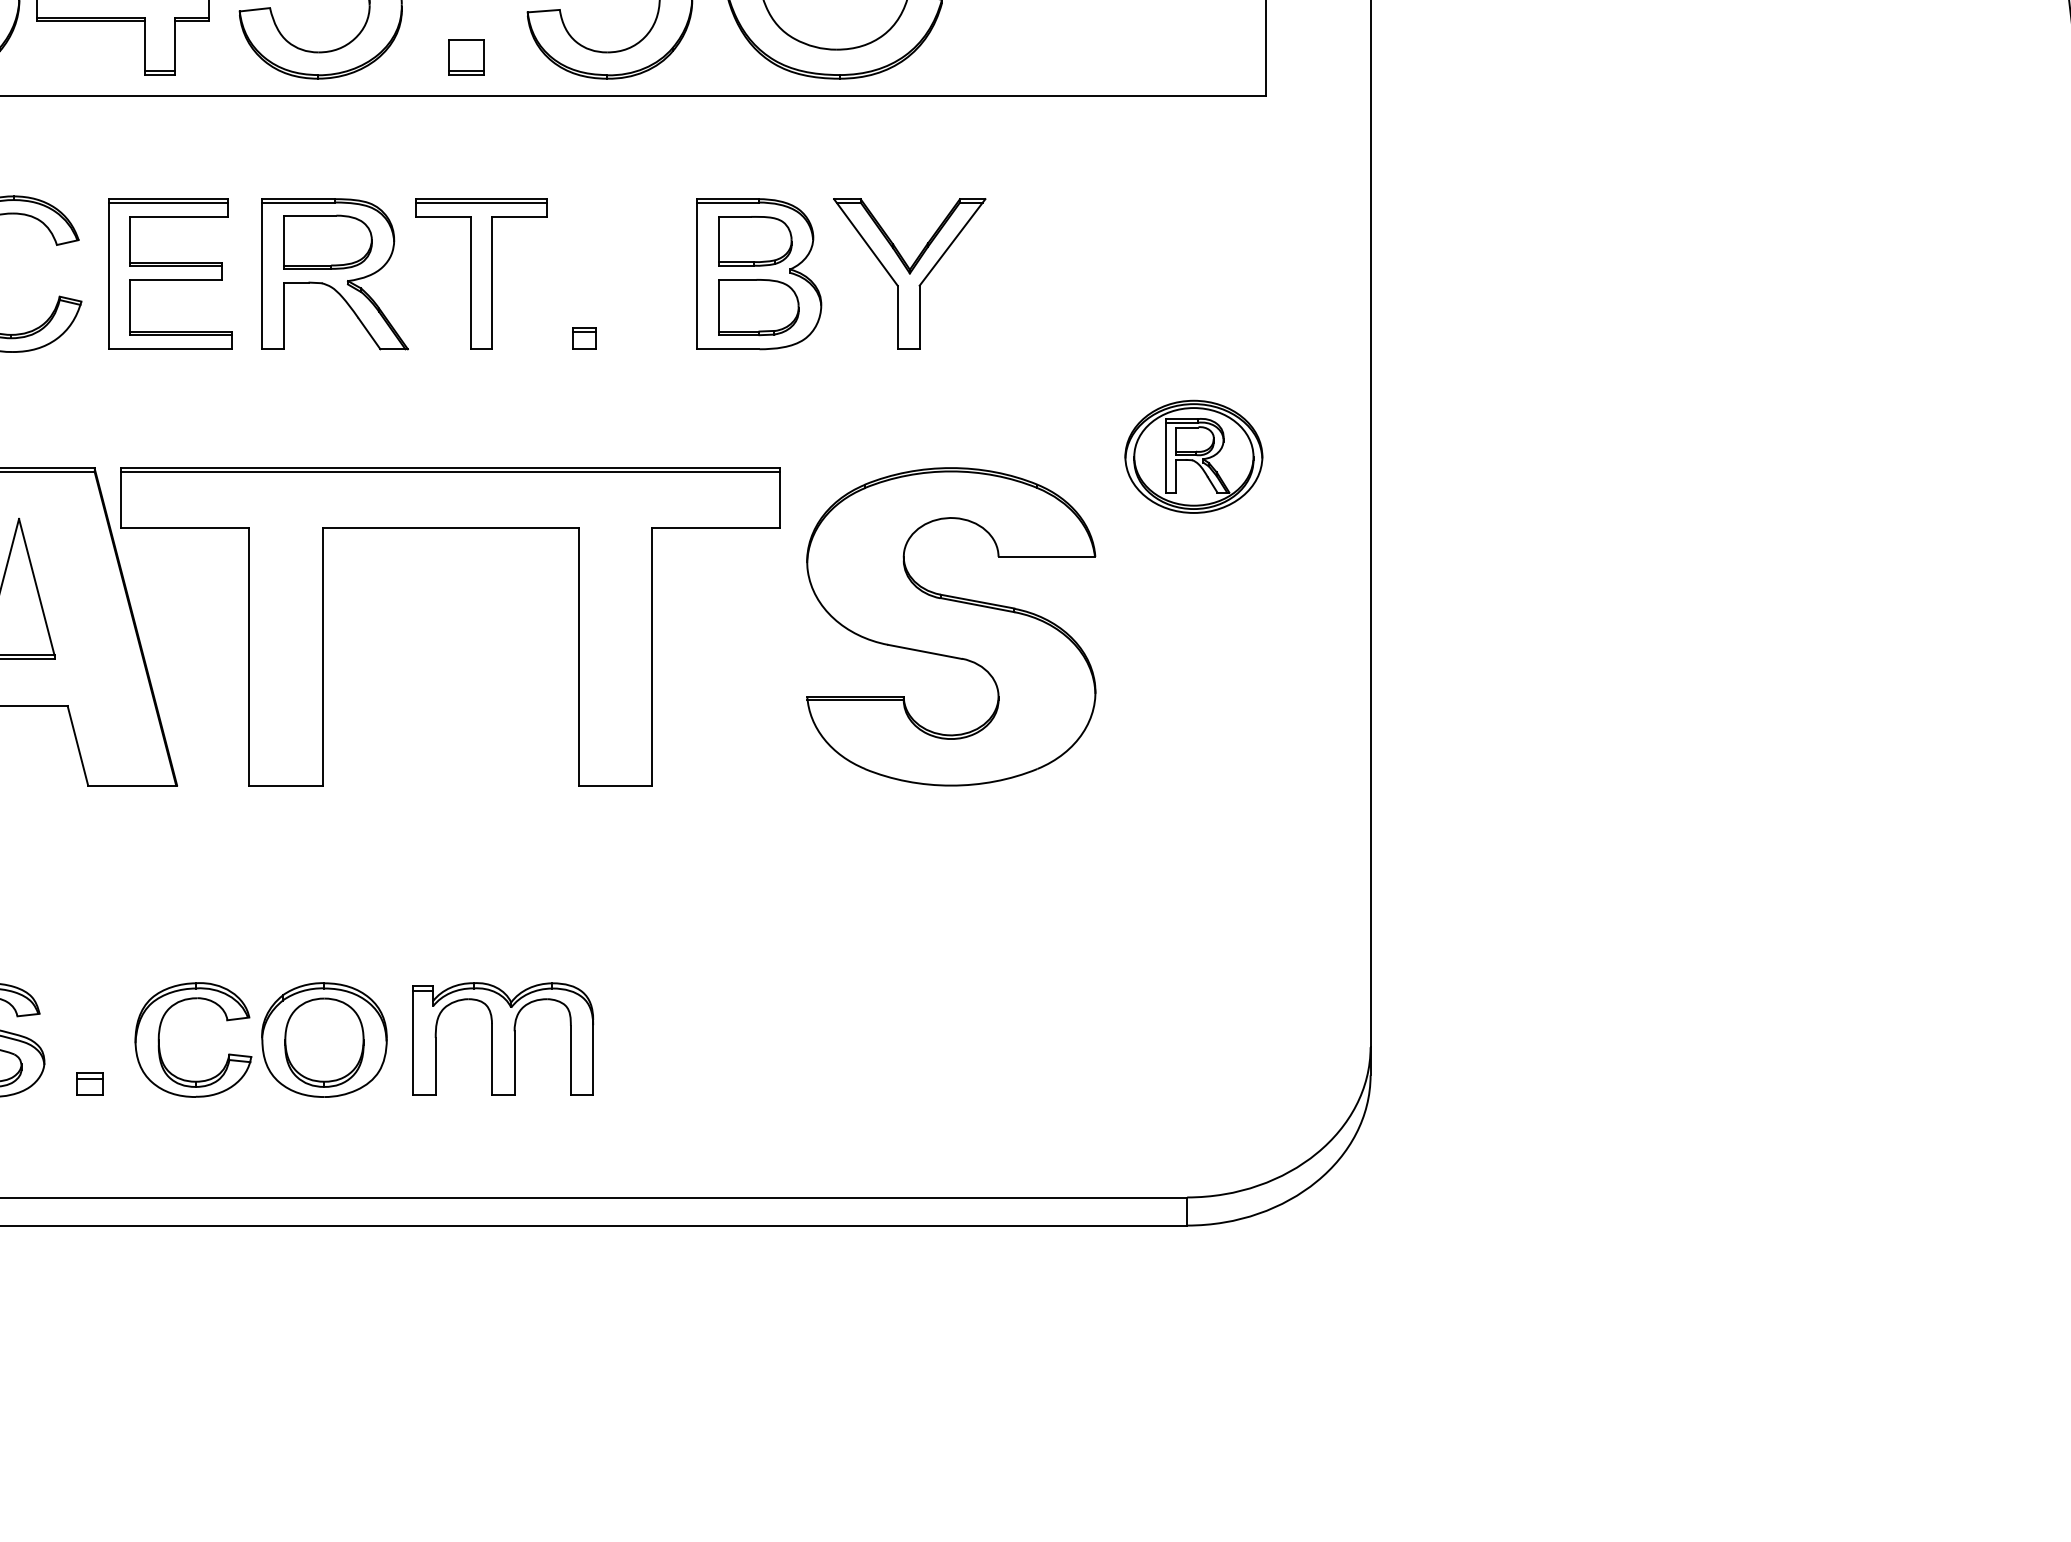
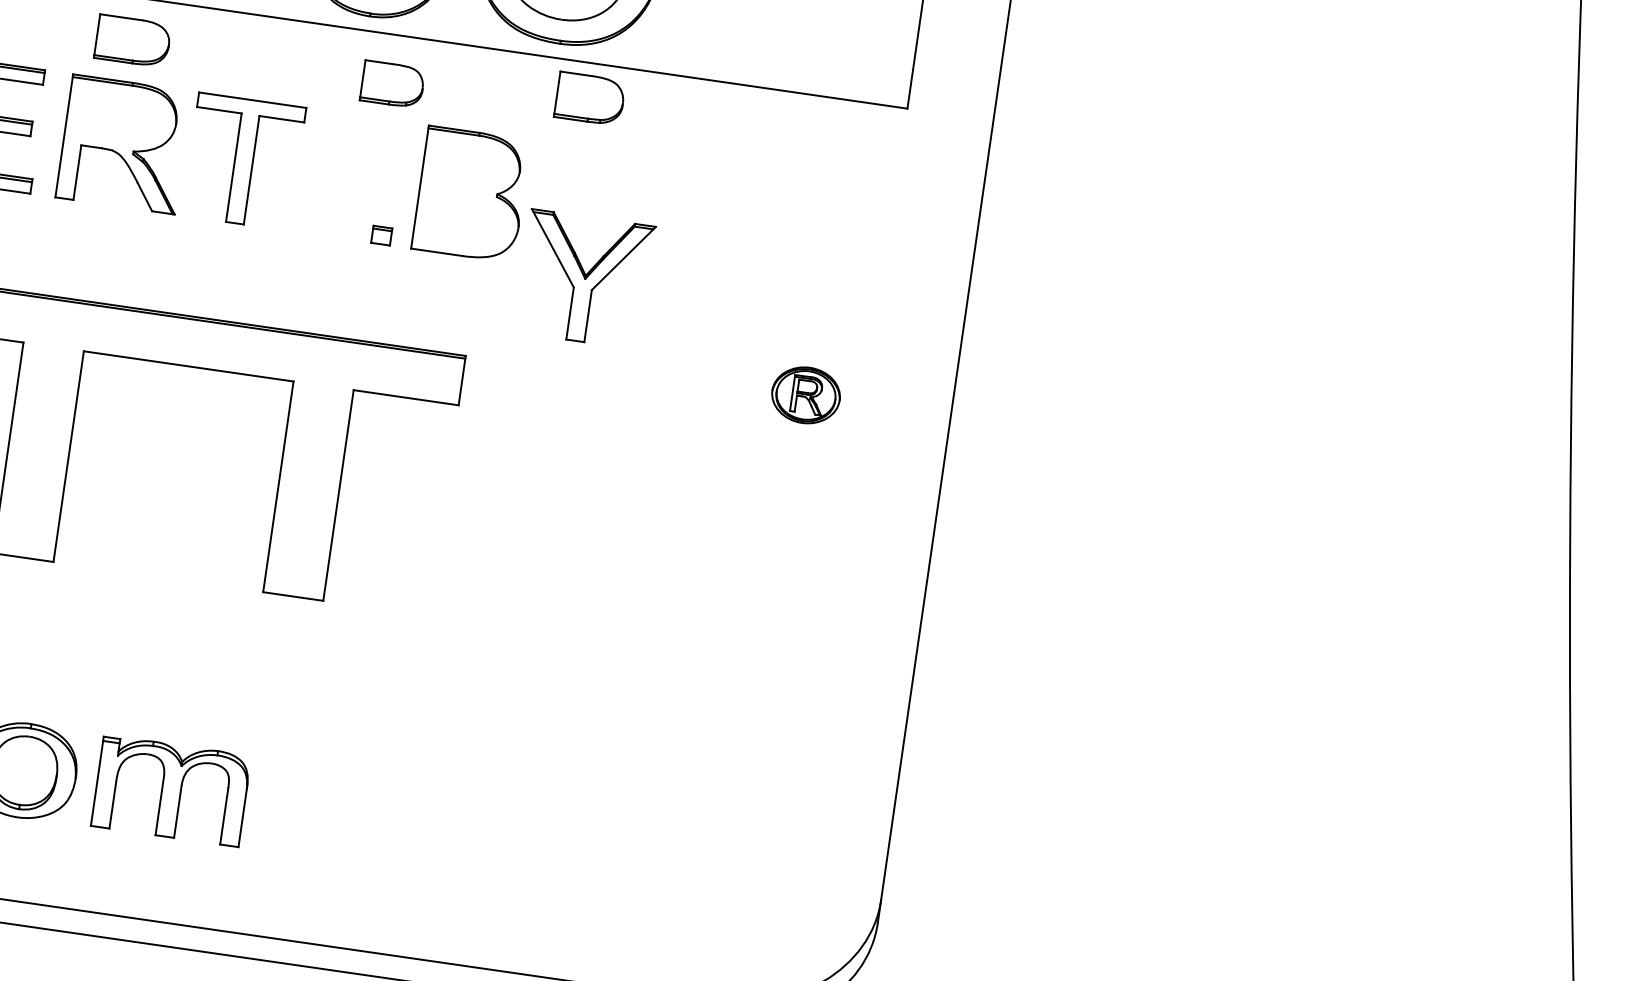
line: (481, 202) -> (252, 102), removed
part: (327, 241) -> (132, 40), moved
part: (755, 241) -> (392, 84), moved
part: (909, 273) -> (584, 278), moved
part: (758, 307) -> (589, 98), moved
part: (584, 338) -> (382, 235), moved
part: (1193, 456) -> (805, 395), size x0.6
part: (951, 626) -> (587, 505), removed

